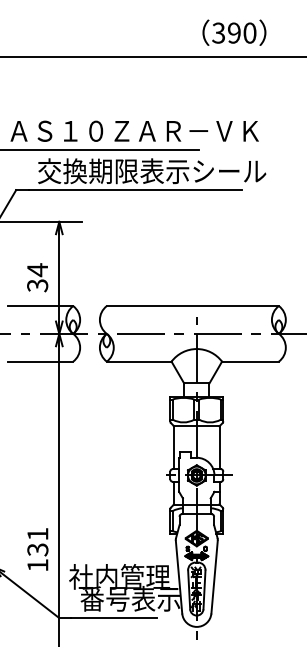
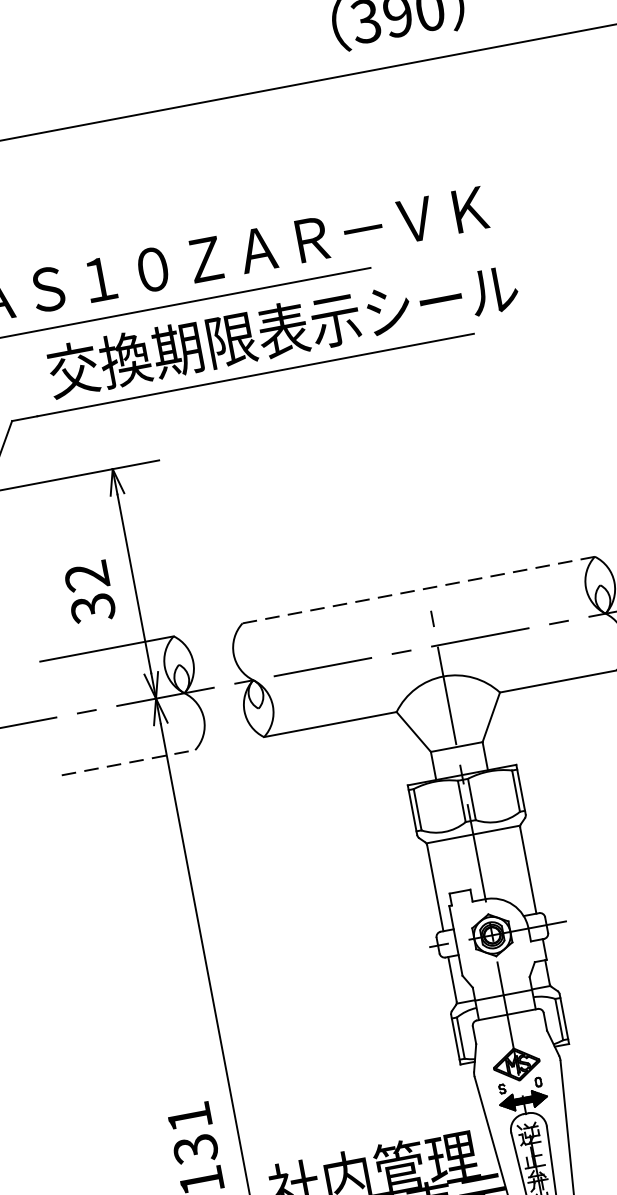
text: (37, 270) -> (86, 577), 34 -> 32
line: (192, 306) -> (418, 591), solid -> dashed
line: (40, 361) -> (128, 762), solid -> dashed

